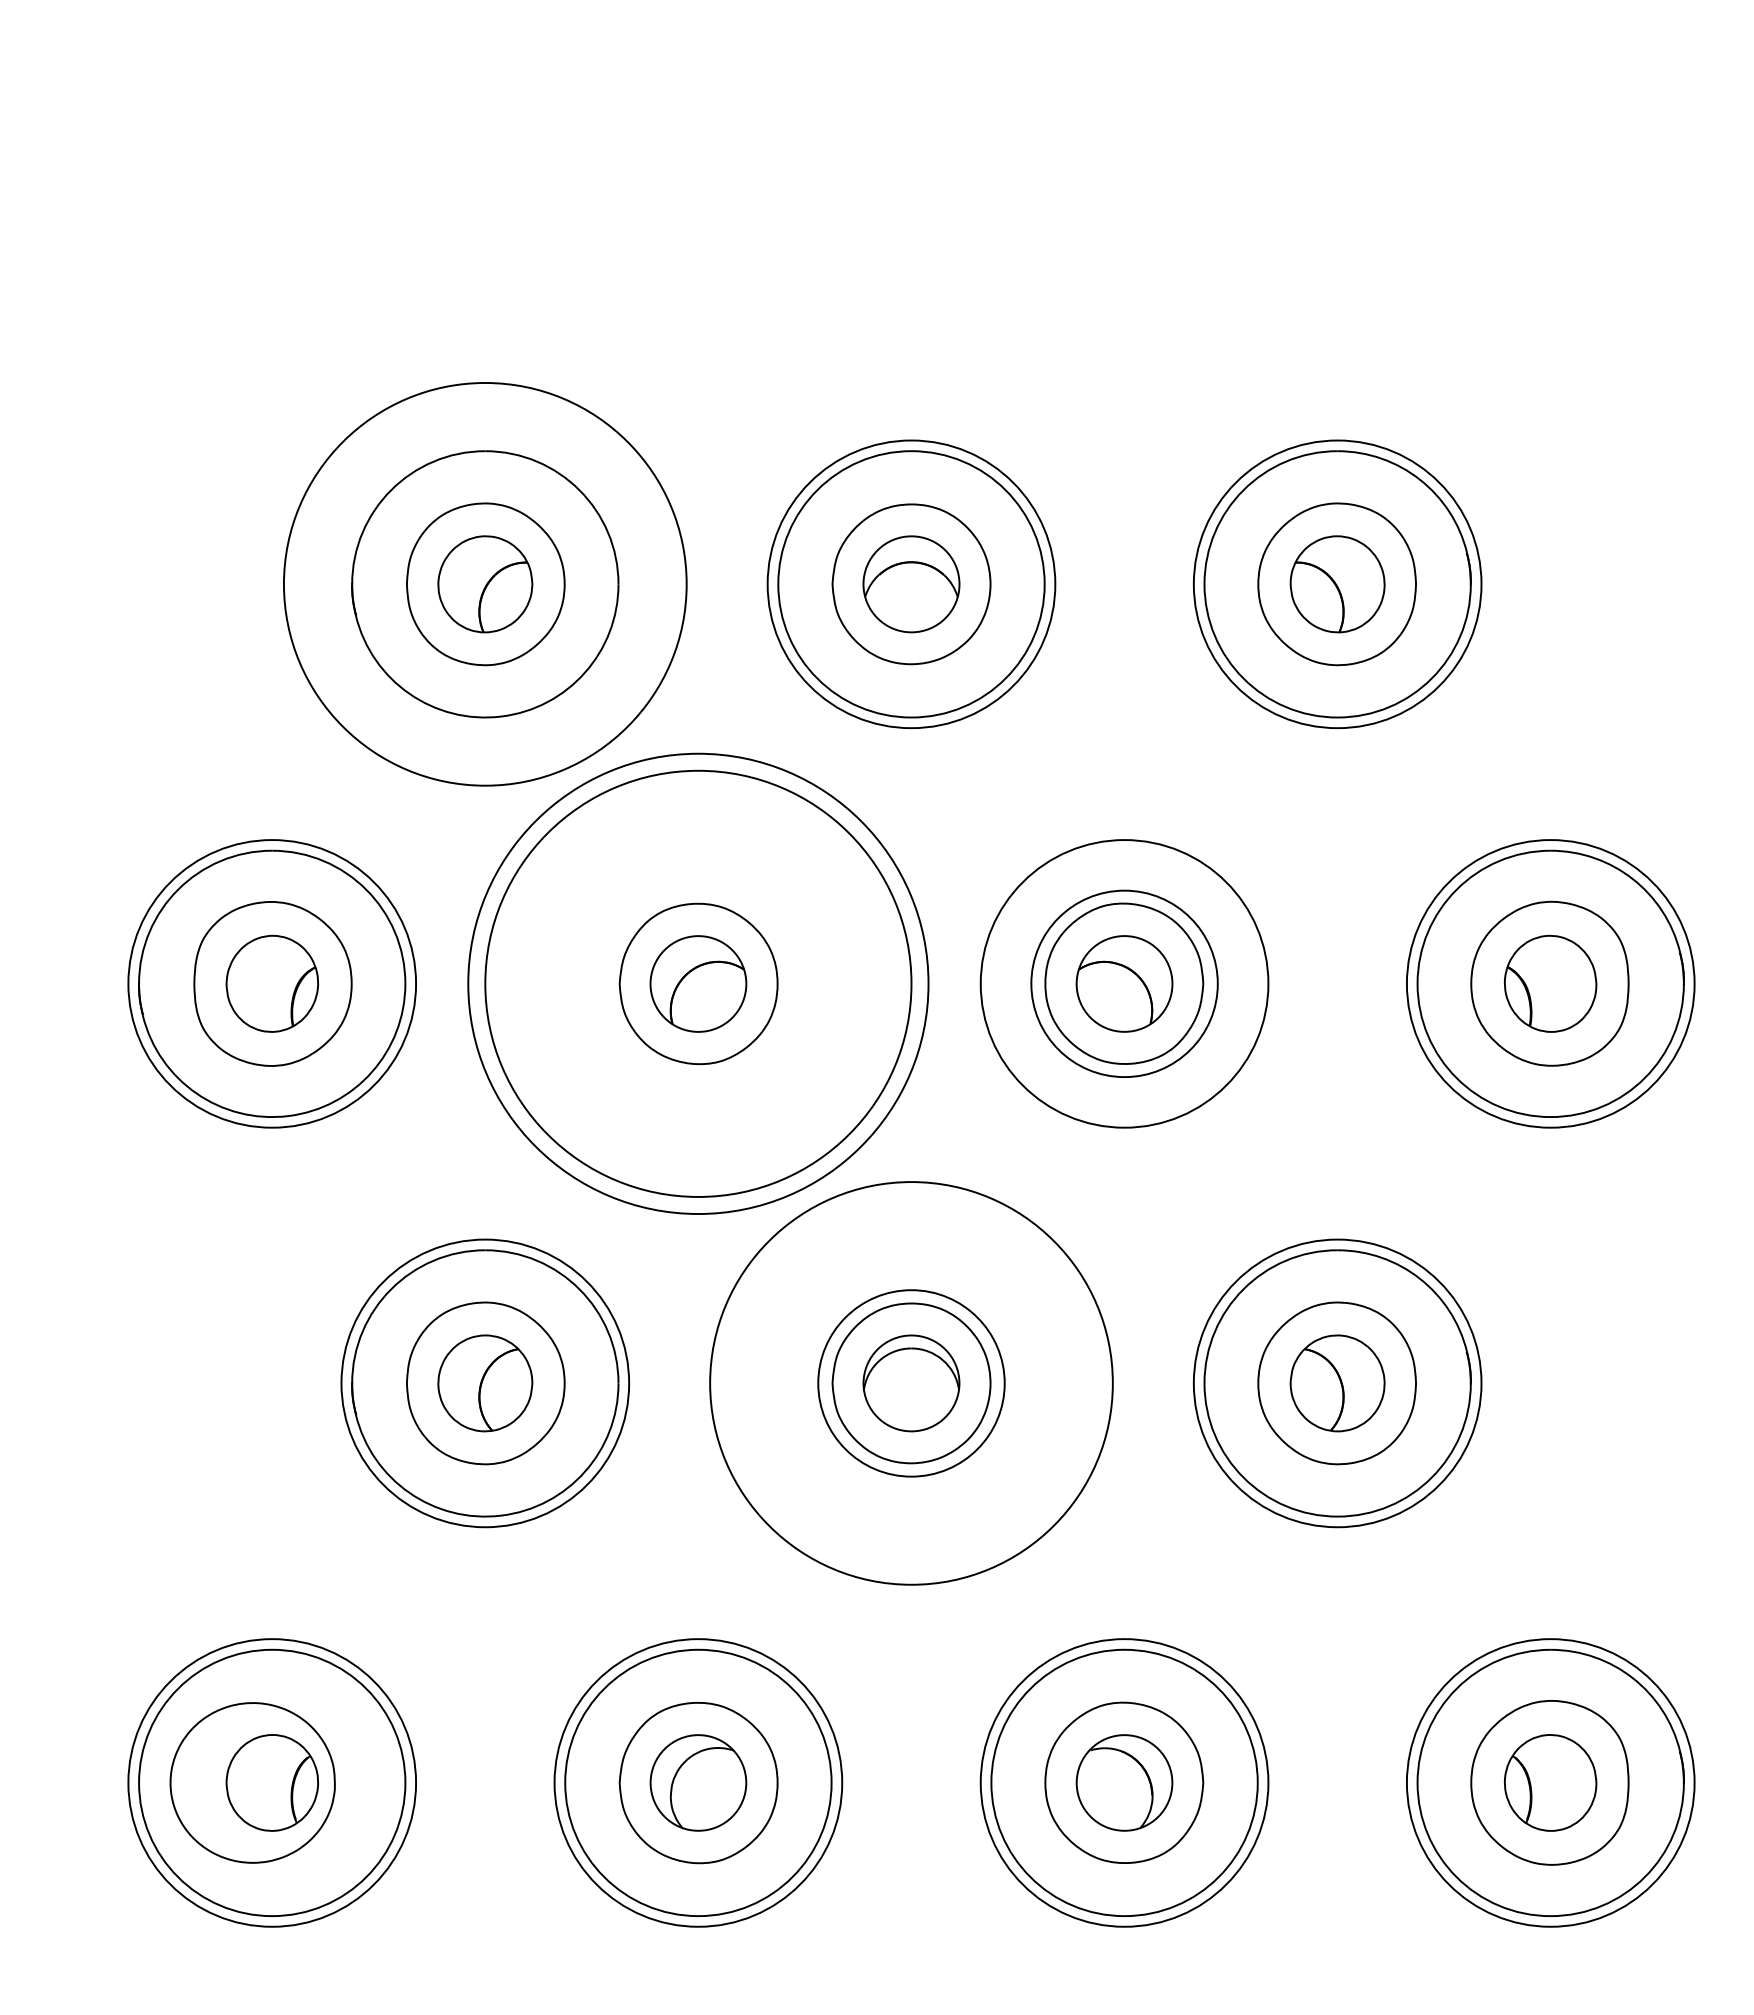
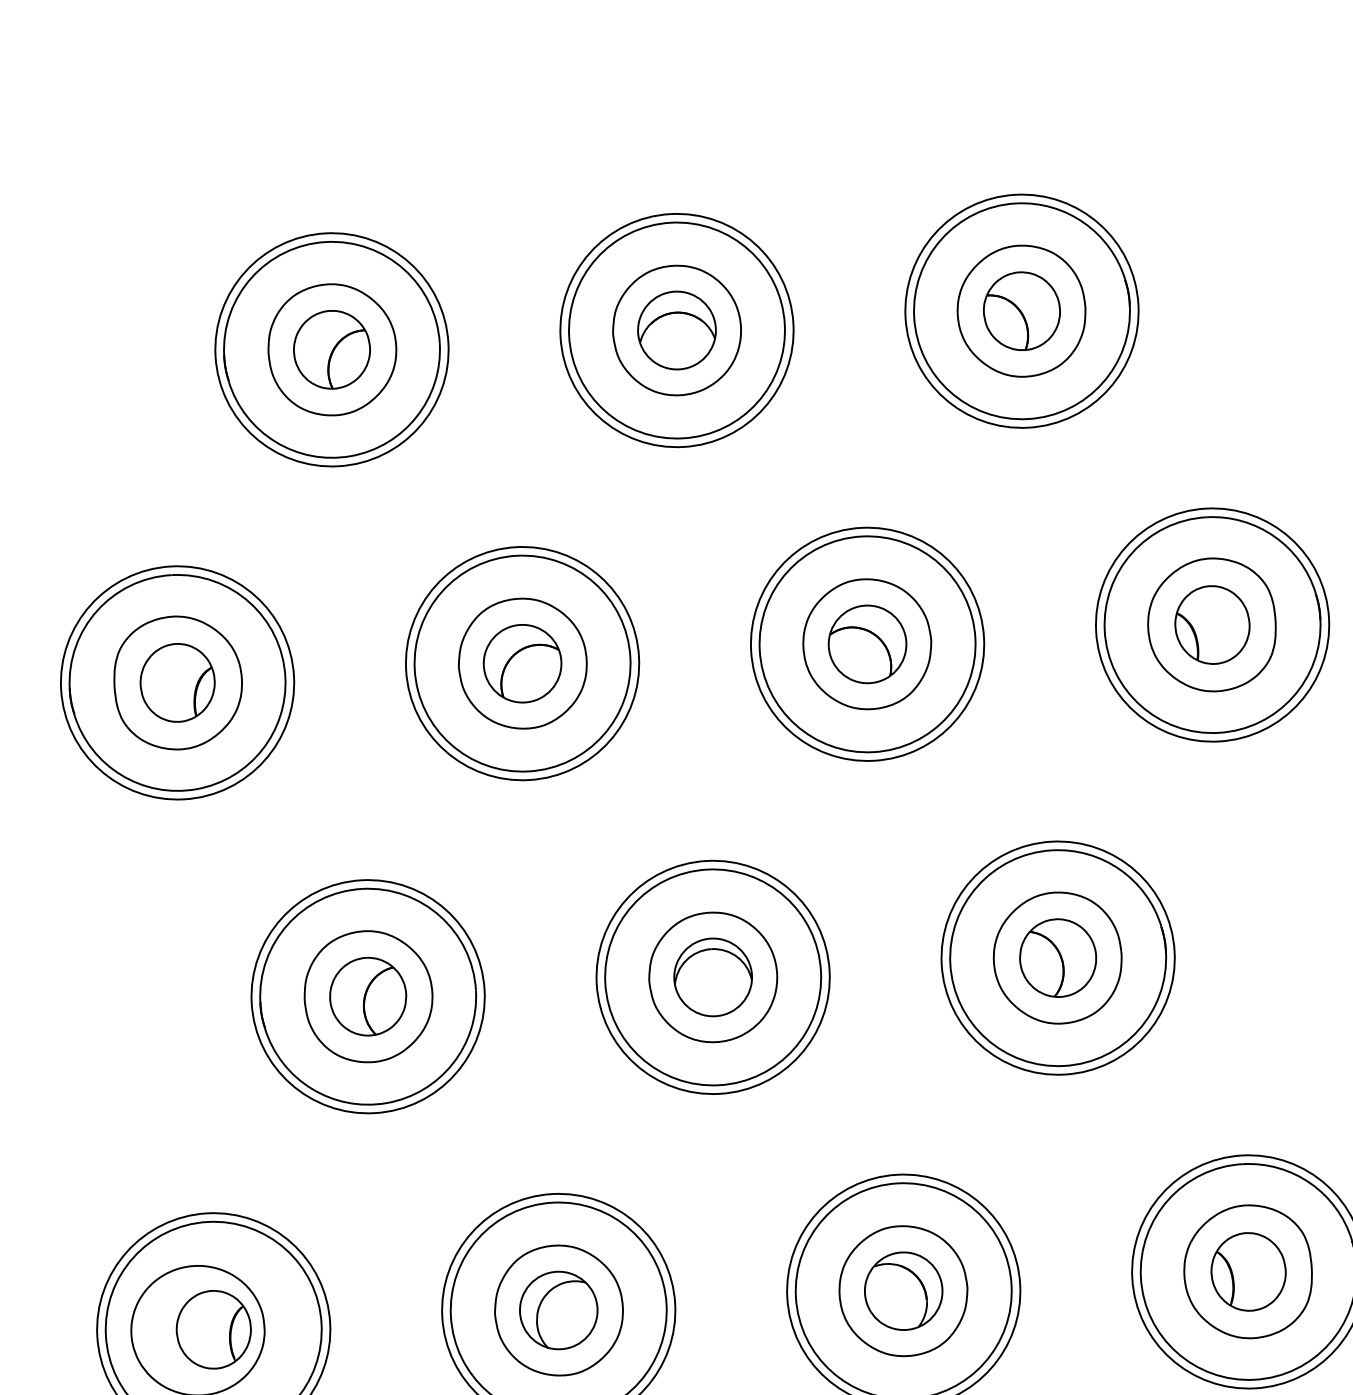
circle: (485, 584) -> (332, 349), size x0.71
circle: (698, 983) -> (522, 663), size x0.62
circle: (698, 983) -> (522, 663), size x0.62
circle: (1124, 983) -> (867, 644), size x1.43
circle: (911, 1383) -> (713, 977), size x0.71
circle: (911, 1383) -> (713, 977), size x1.43

